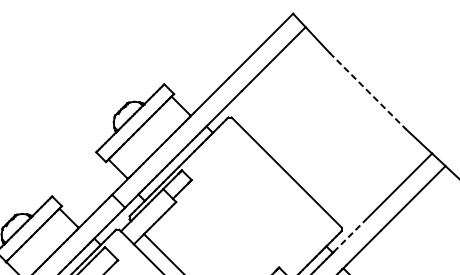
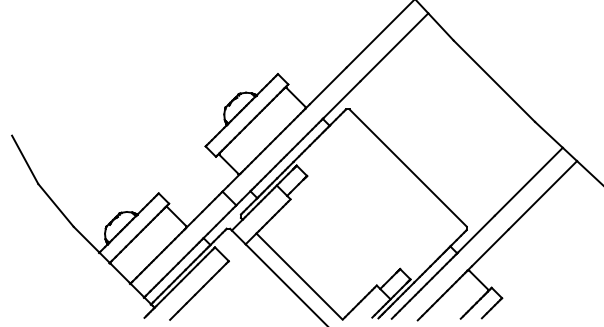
line: (367, 91) -> (494, 81), dashed -> solid
line: (350, 235) -> (476, 234), dashed -> solid

